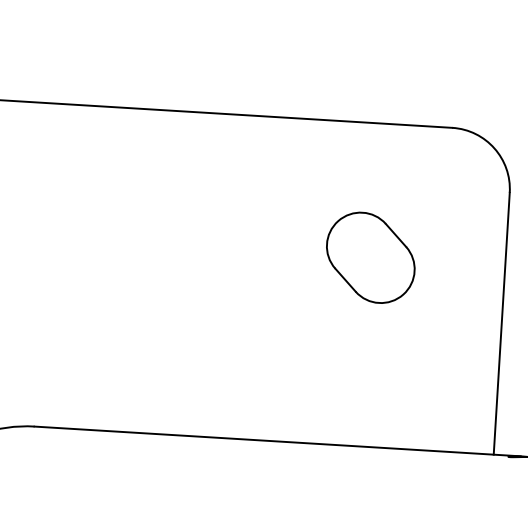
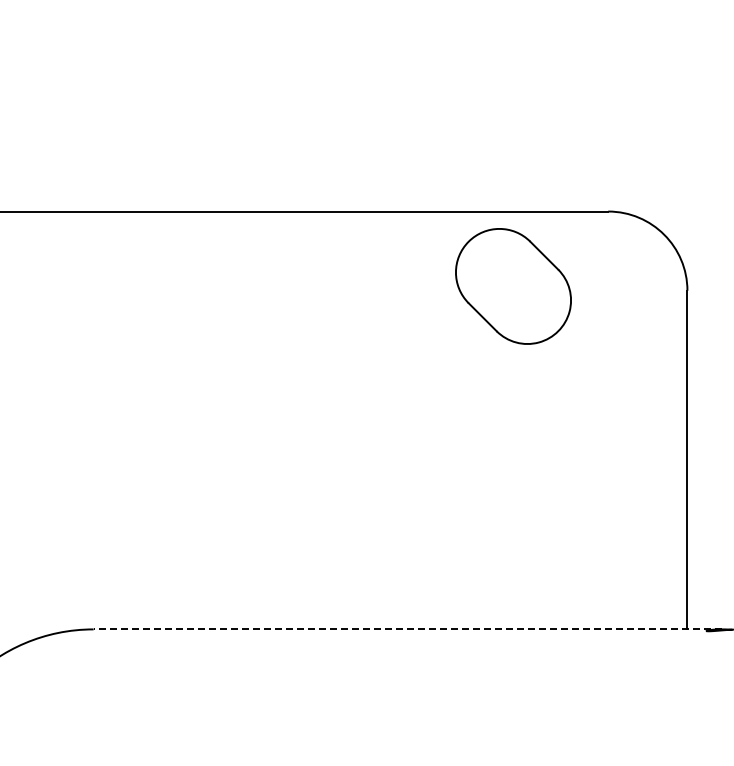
part: (370, 257) -> (513, 286), moved
line: (277, 441) -> (407, 629), solid -> dashed

